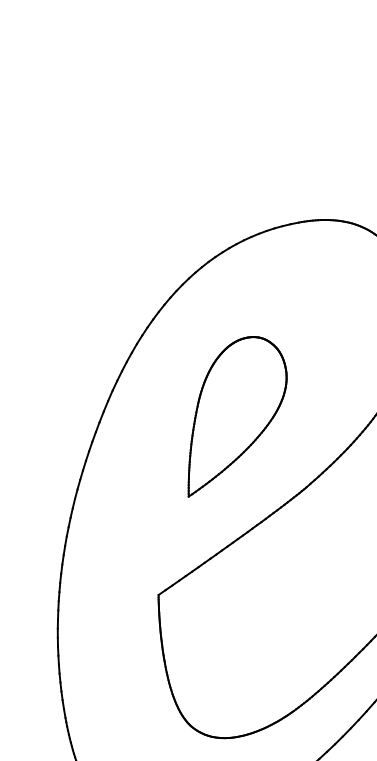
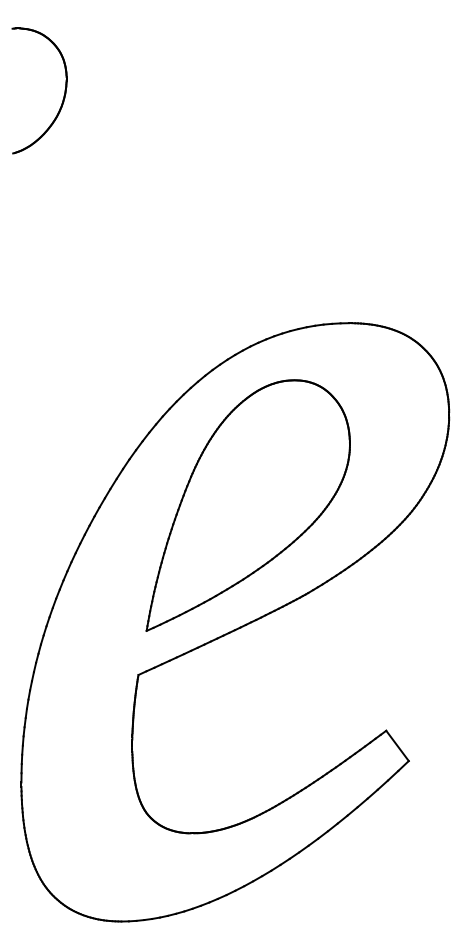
part: (233, 414) -> (247, 505), size x1.67

